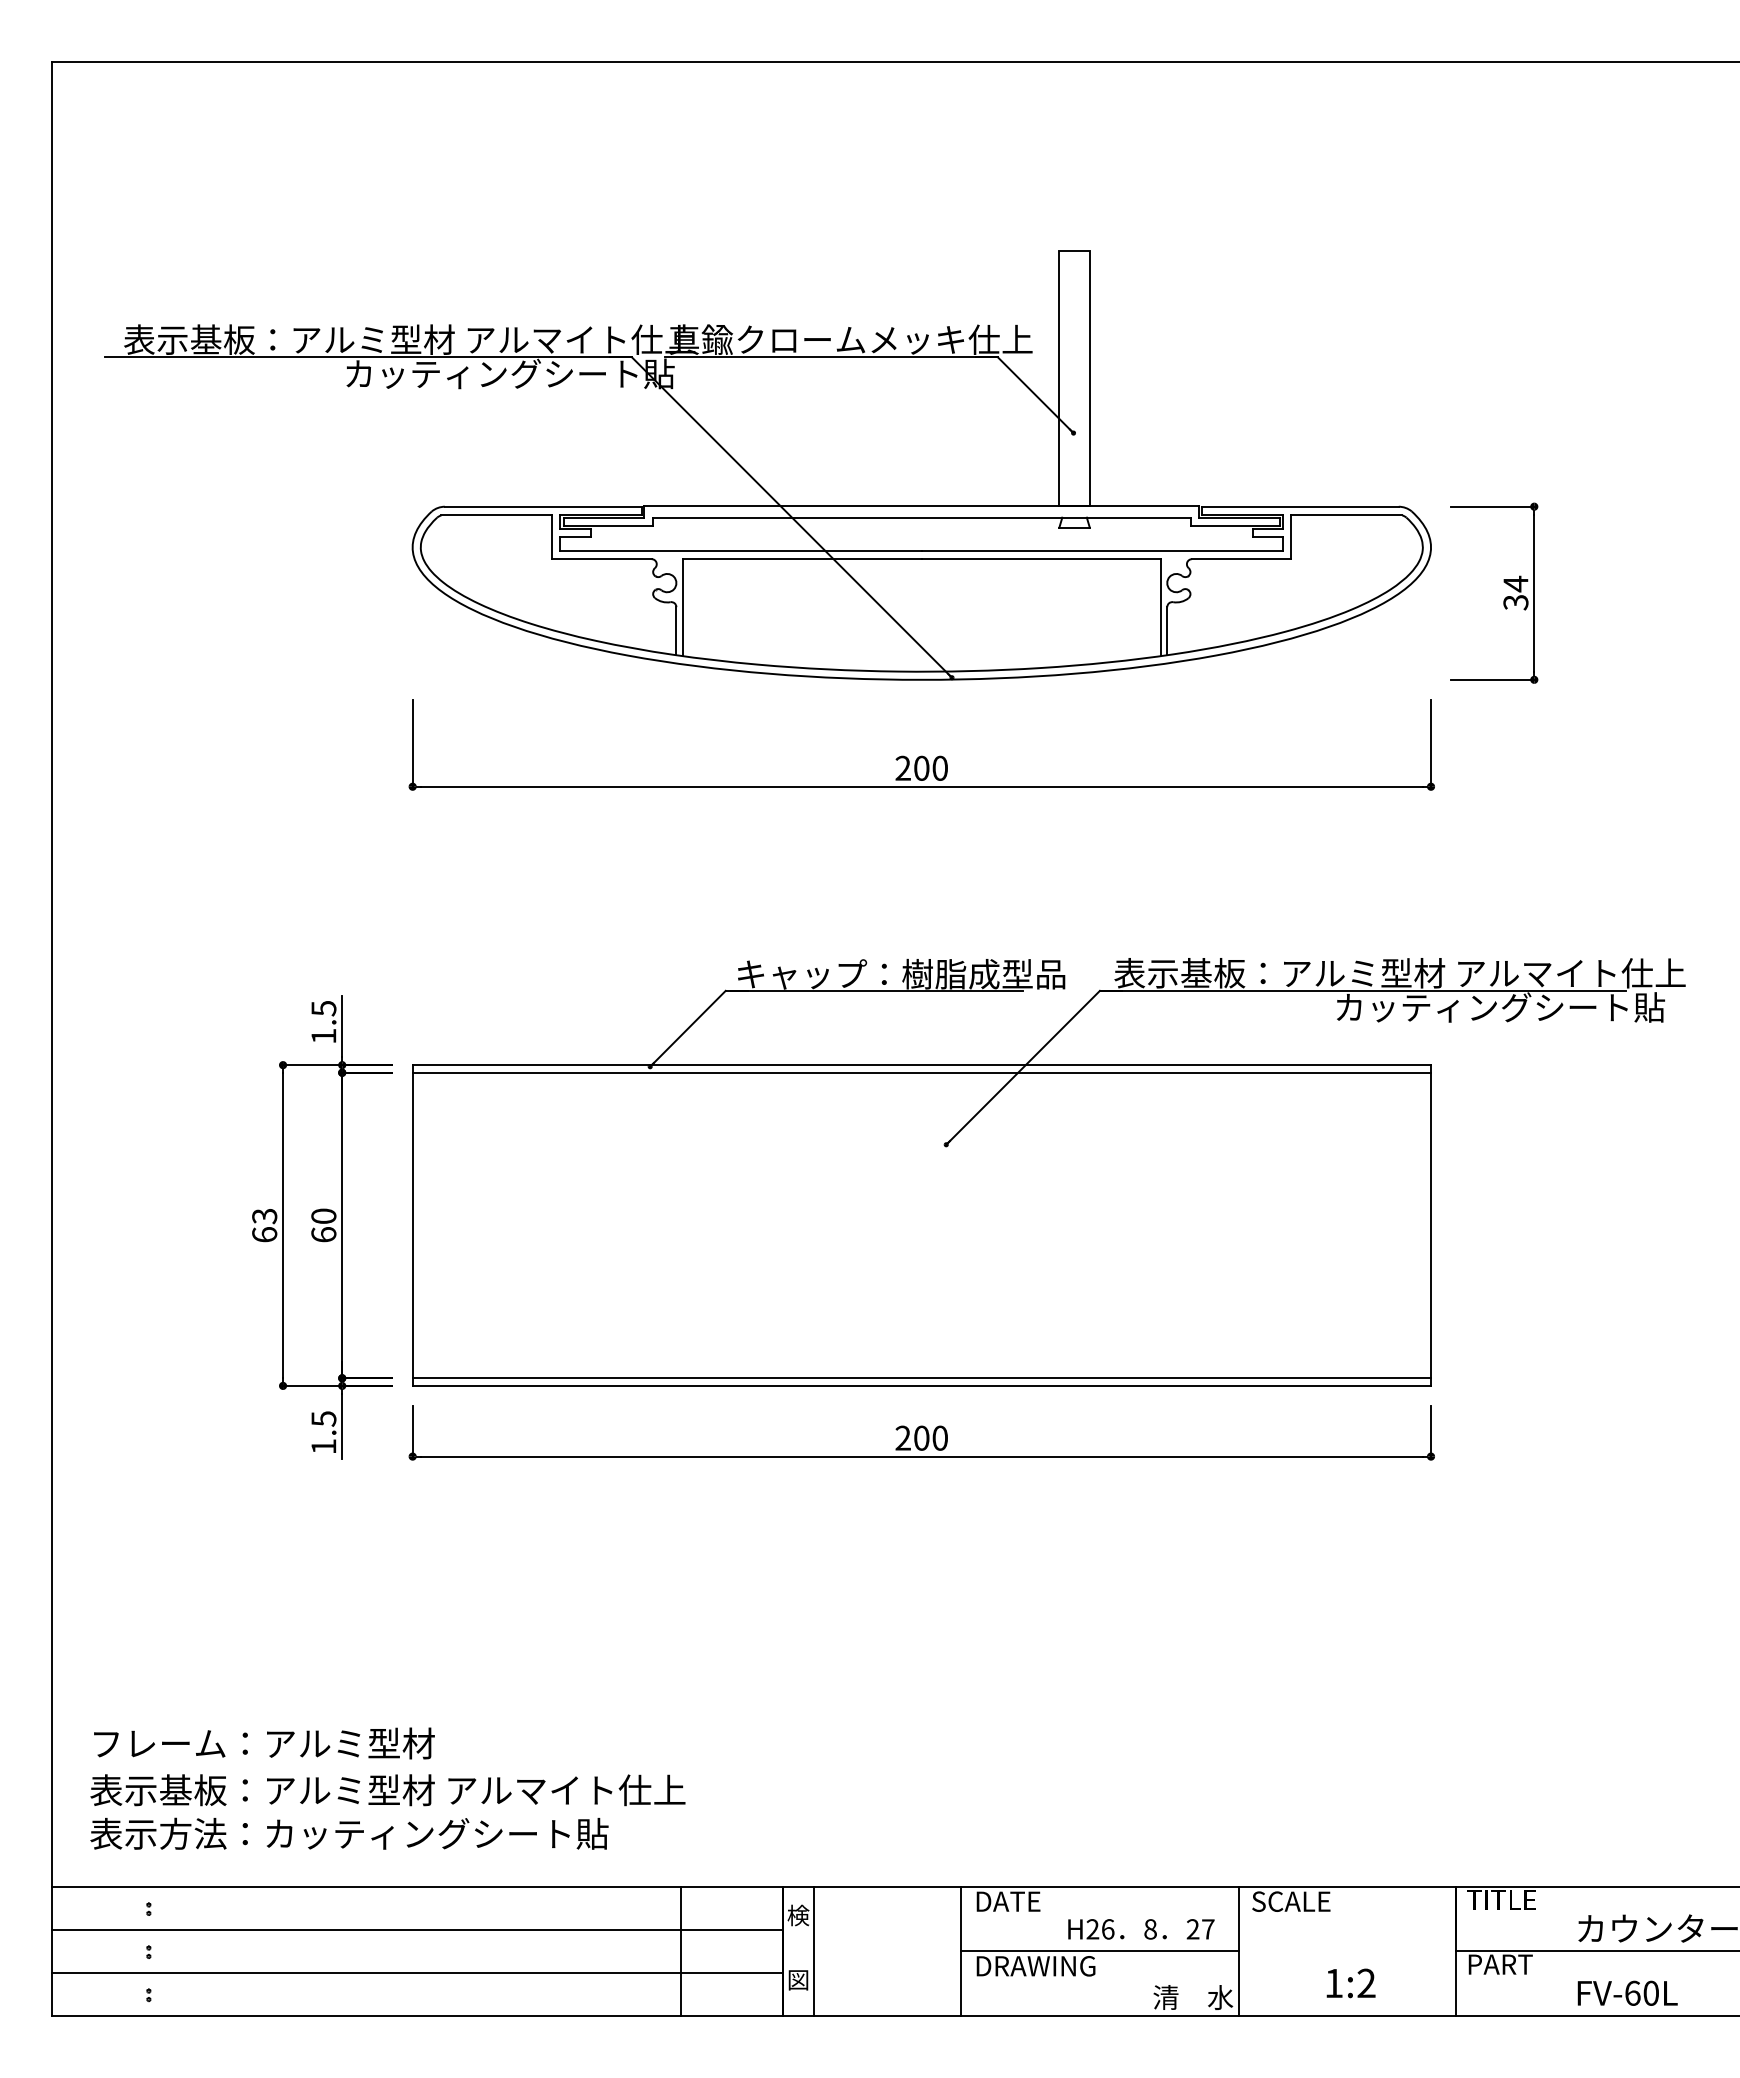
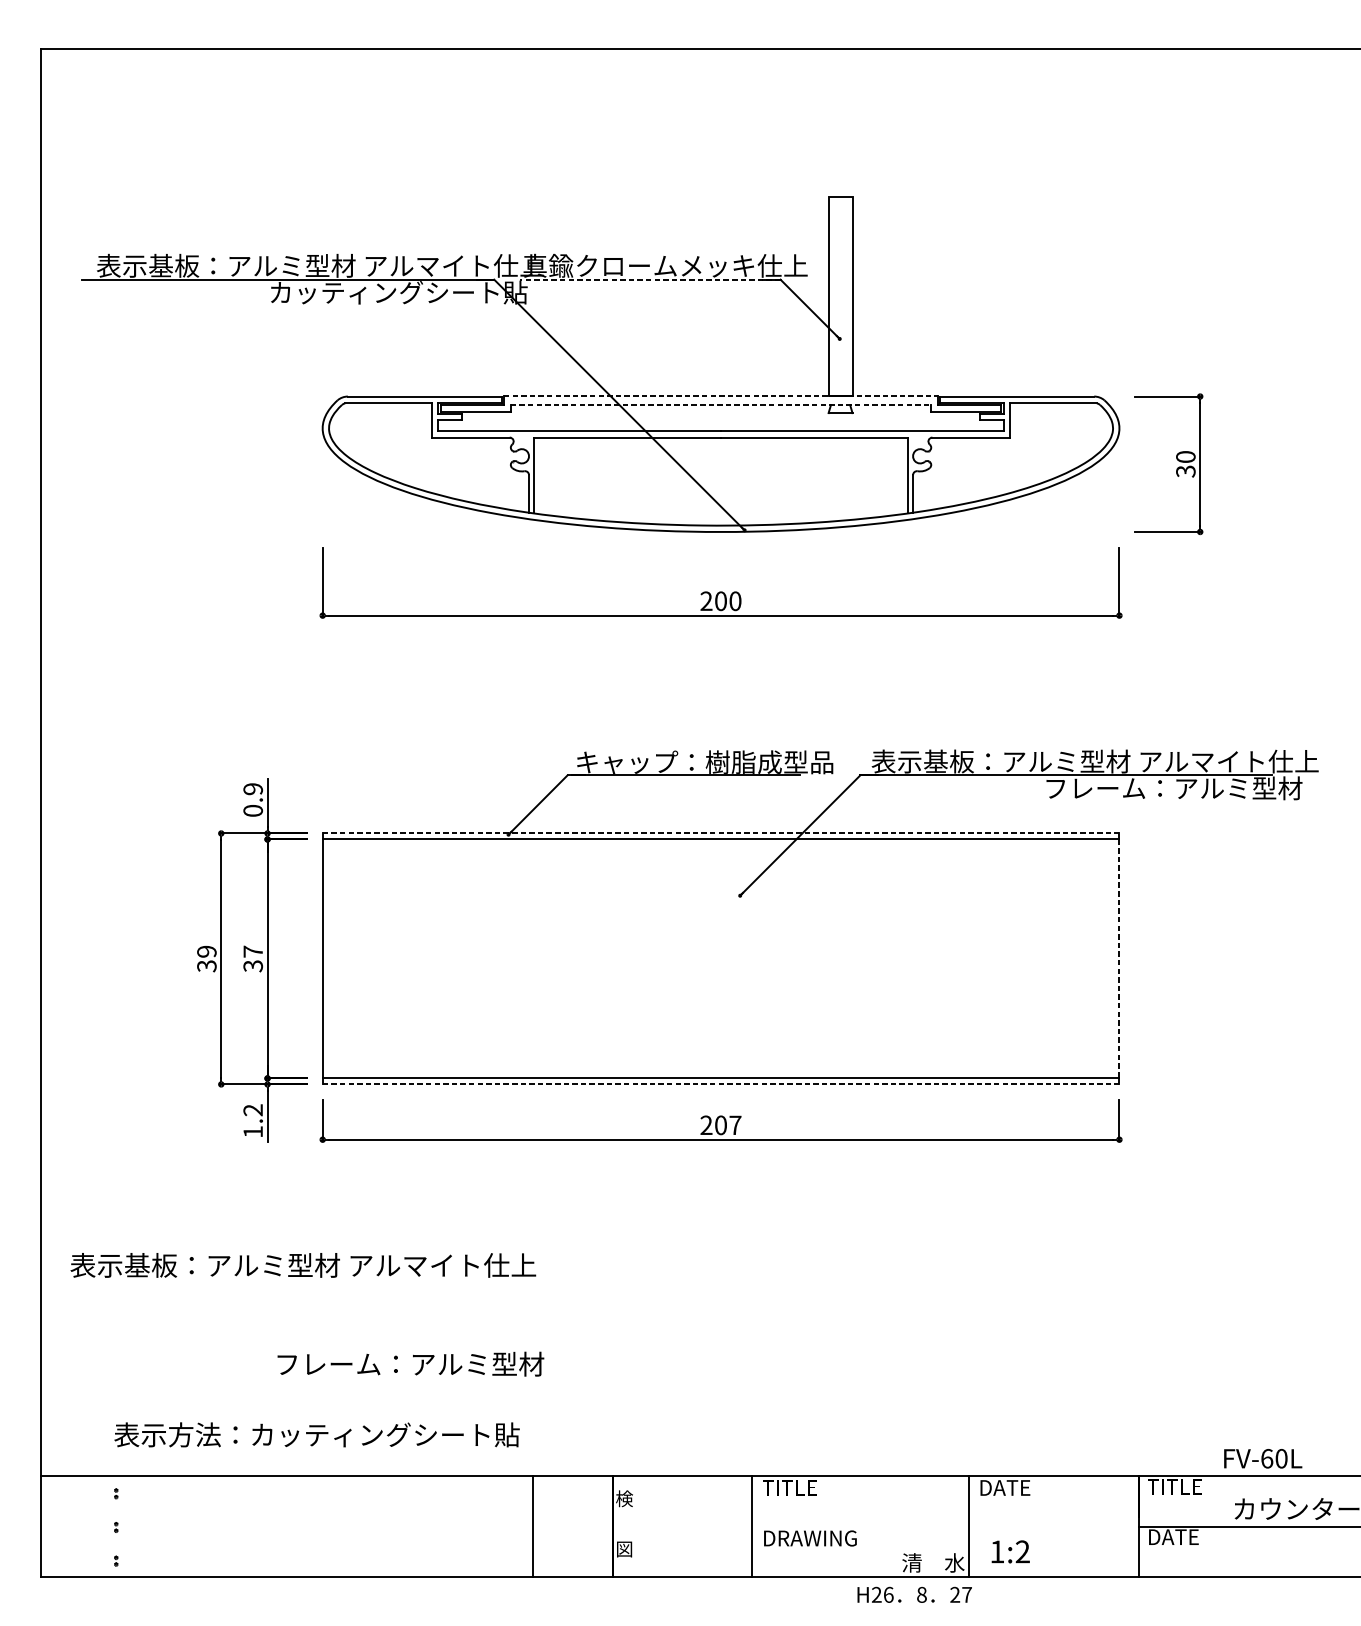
line: (831, 357) -> (650, 279), solid -> dashed
line: (922, 505) -> (721, 395), solid -> dashed
line: (921, 517) -> (720, 404), solid -> dashed
text: (1515, 583) -> (1185, 456), 34 -> 30
text: (1500, 1007) -> (1173, 788), カッティングシート貼 -> フレーム：アルミ型材
text: (323, 1022) -> (252, 800), 1.5 -> 0.9
line: (922, 1065) -> (721, 833), solid -> dashed
text: (264, 1225) -> (206, 958), 63 -> 39
text: (323, 1225) -> (252, 958), 60 -> 37
line: (1431, 1225) -> (1119, 958), solid -> dashed
line: (922, 1385) -> (721, 1084), solid -> dashed
text: (323, 1418) -> (252, 1109), 1.5 -> 1.2
text: (939, 1437) -> (734, 1124), 200 -> 207
text: (264, 1743) -> (410, 1364), moved
text: (387, 1790) -> (302, 1265), moved
text: (349, 1833) -> (317, 1434), moved
text: (1009, 1901) -> (789, 1487), DATE -> TITLE
text: (1291, 1901) -> (1010, 1487), SCALE -> DATE
line: (417, 1929) -> (326, 1509), removed
text: (1141, 1929) -> (914, 1595), moved
line: (813, 1950) -> (636, 1526), removed
line: (1099, 1951) -> (860, 1526), removed
text: (1501, 1964) -> (1174, 1537), PART -> DATE
line: (417, 1972) -> (326, 1543), removed
text: (1350, 1983) -> (1010, 1551), moved
text: (1627, 1992) -> (1262, 1458), moved

